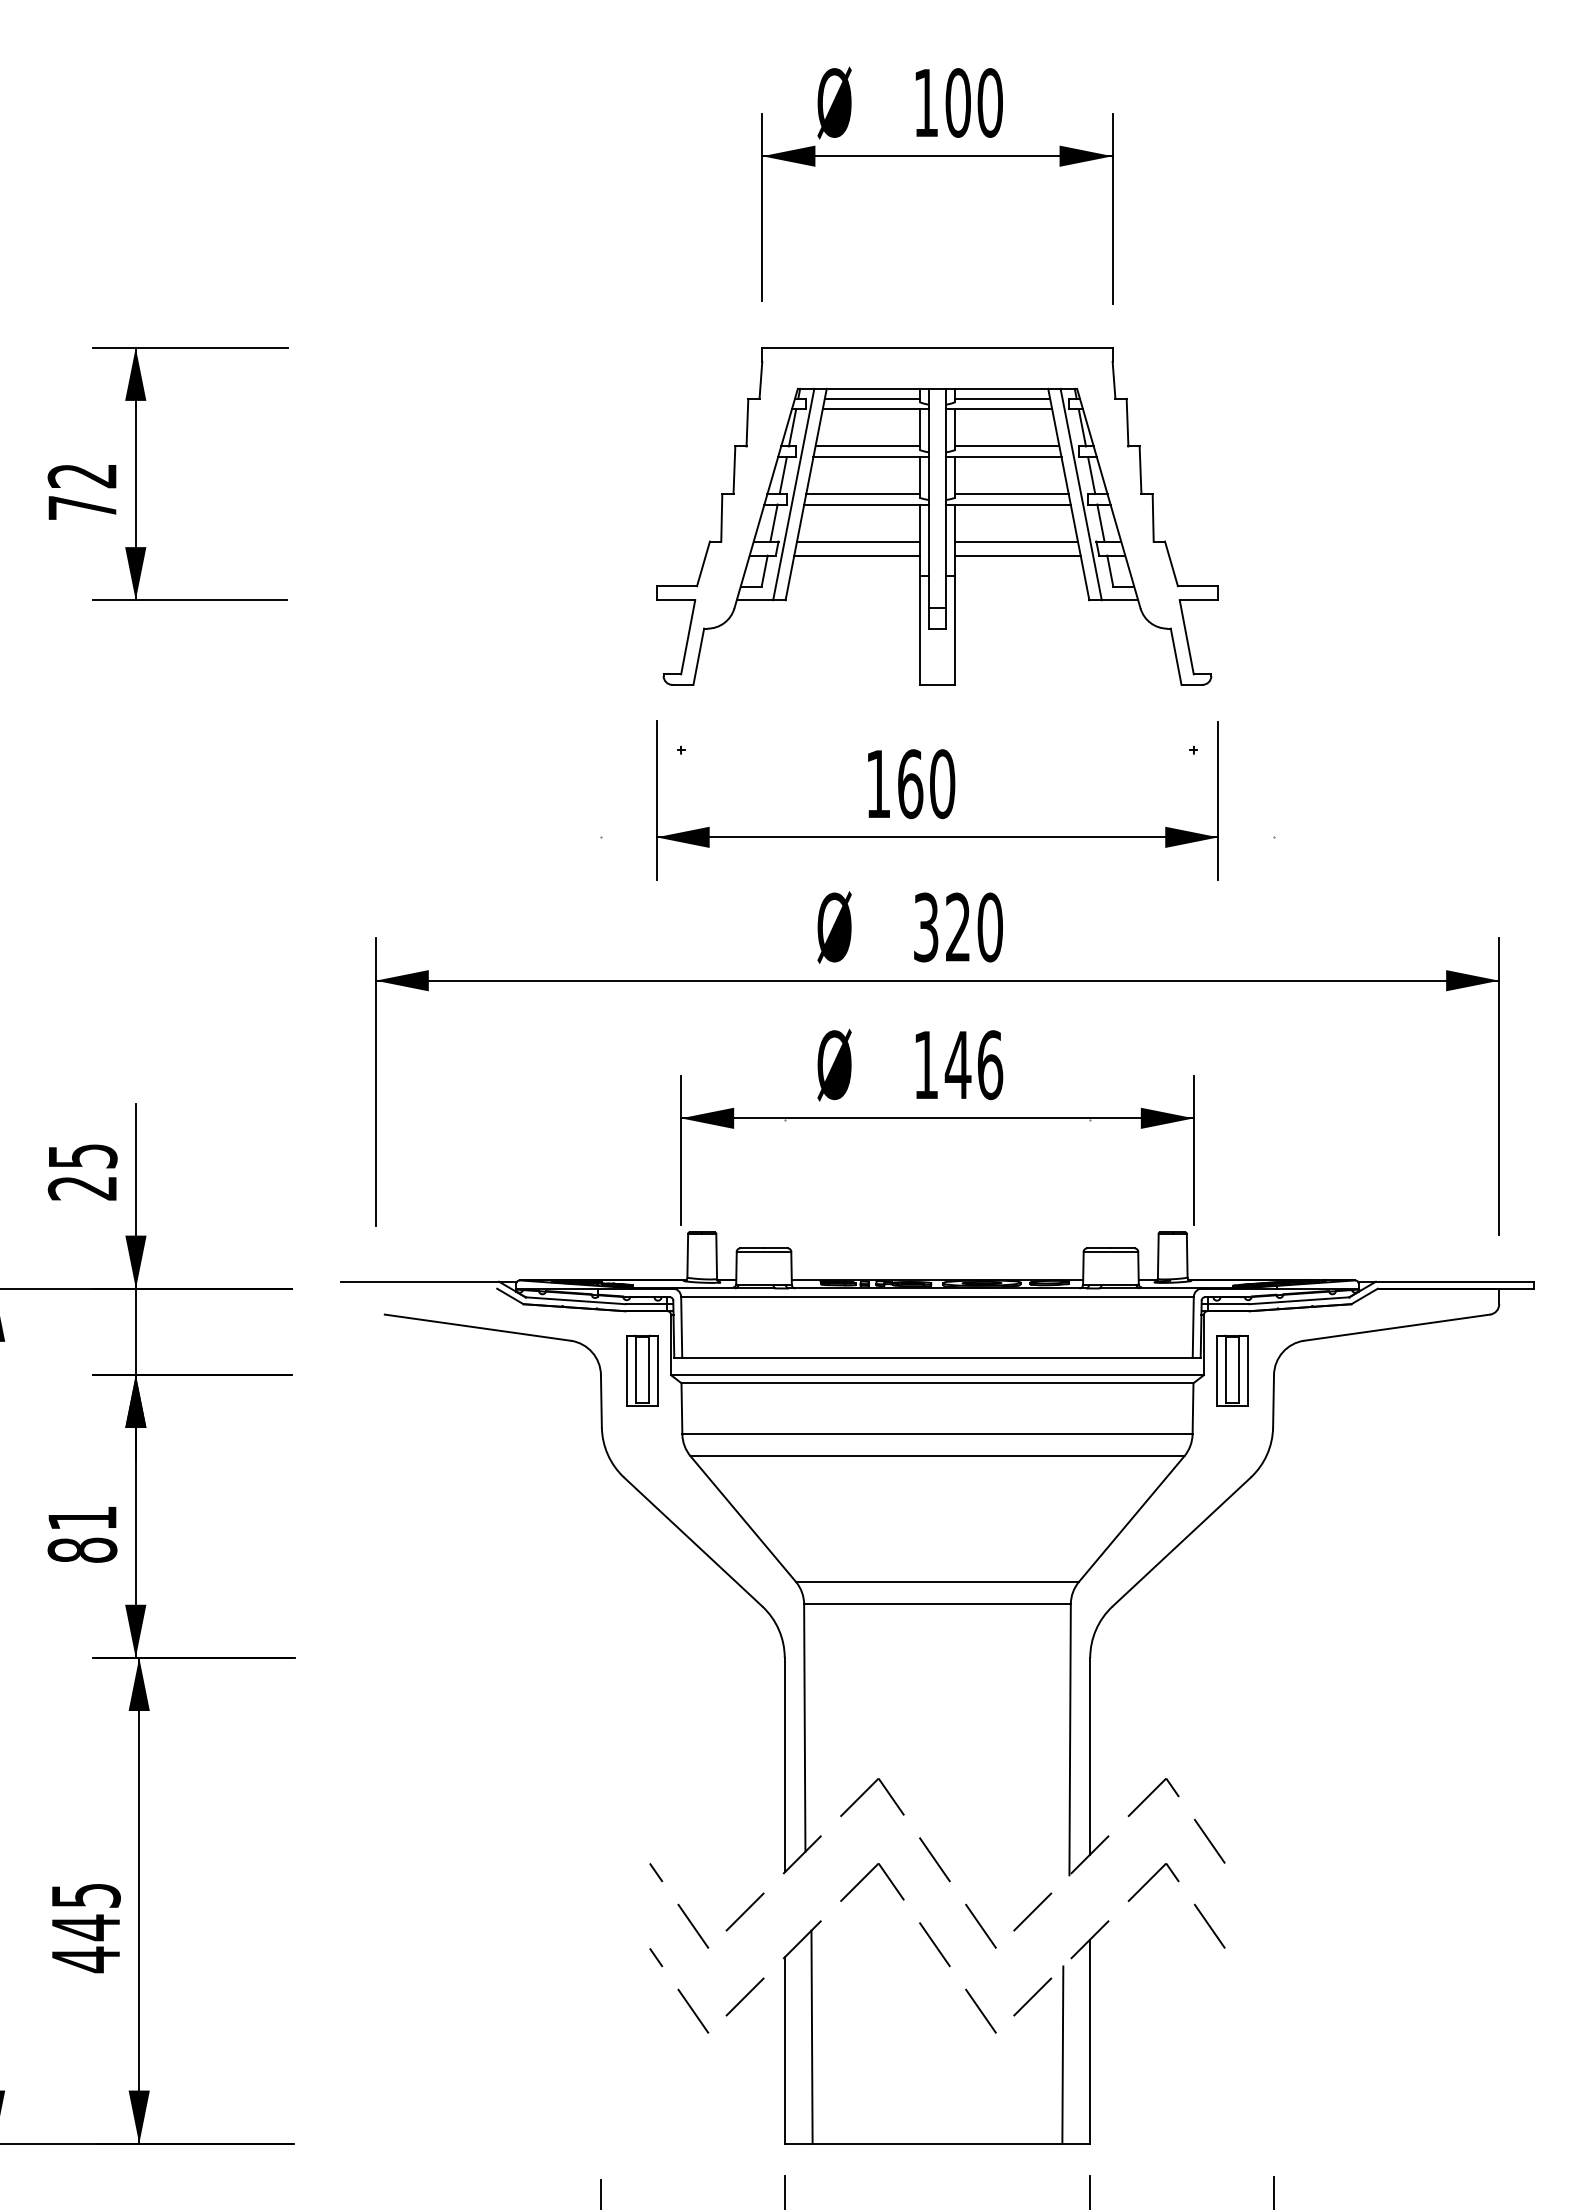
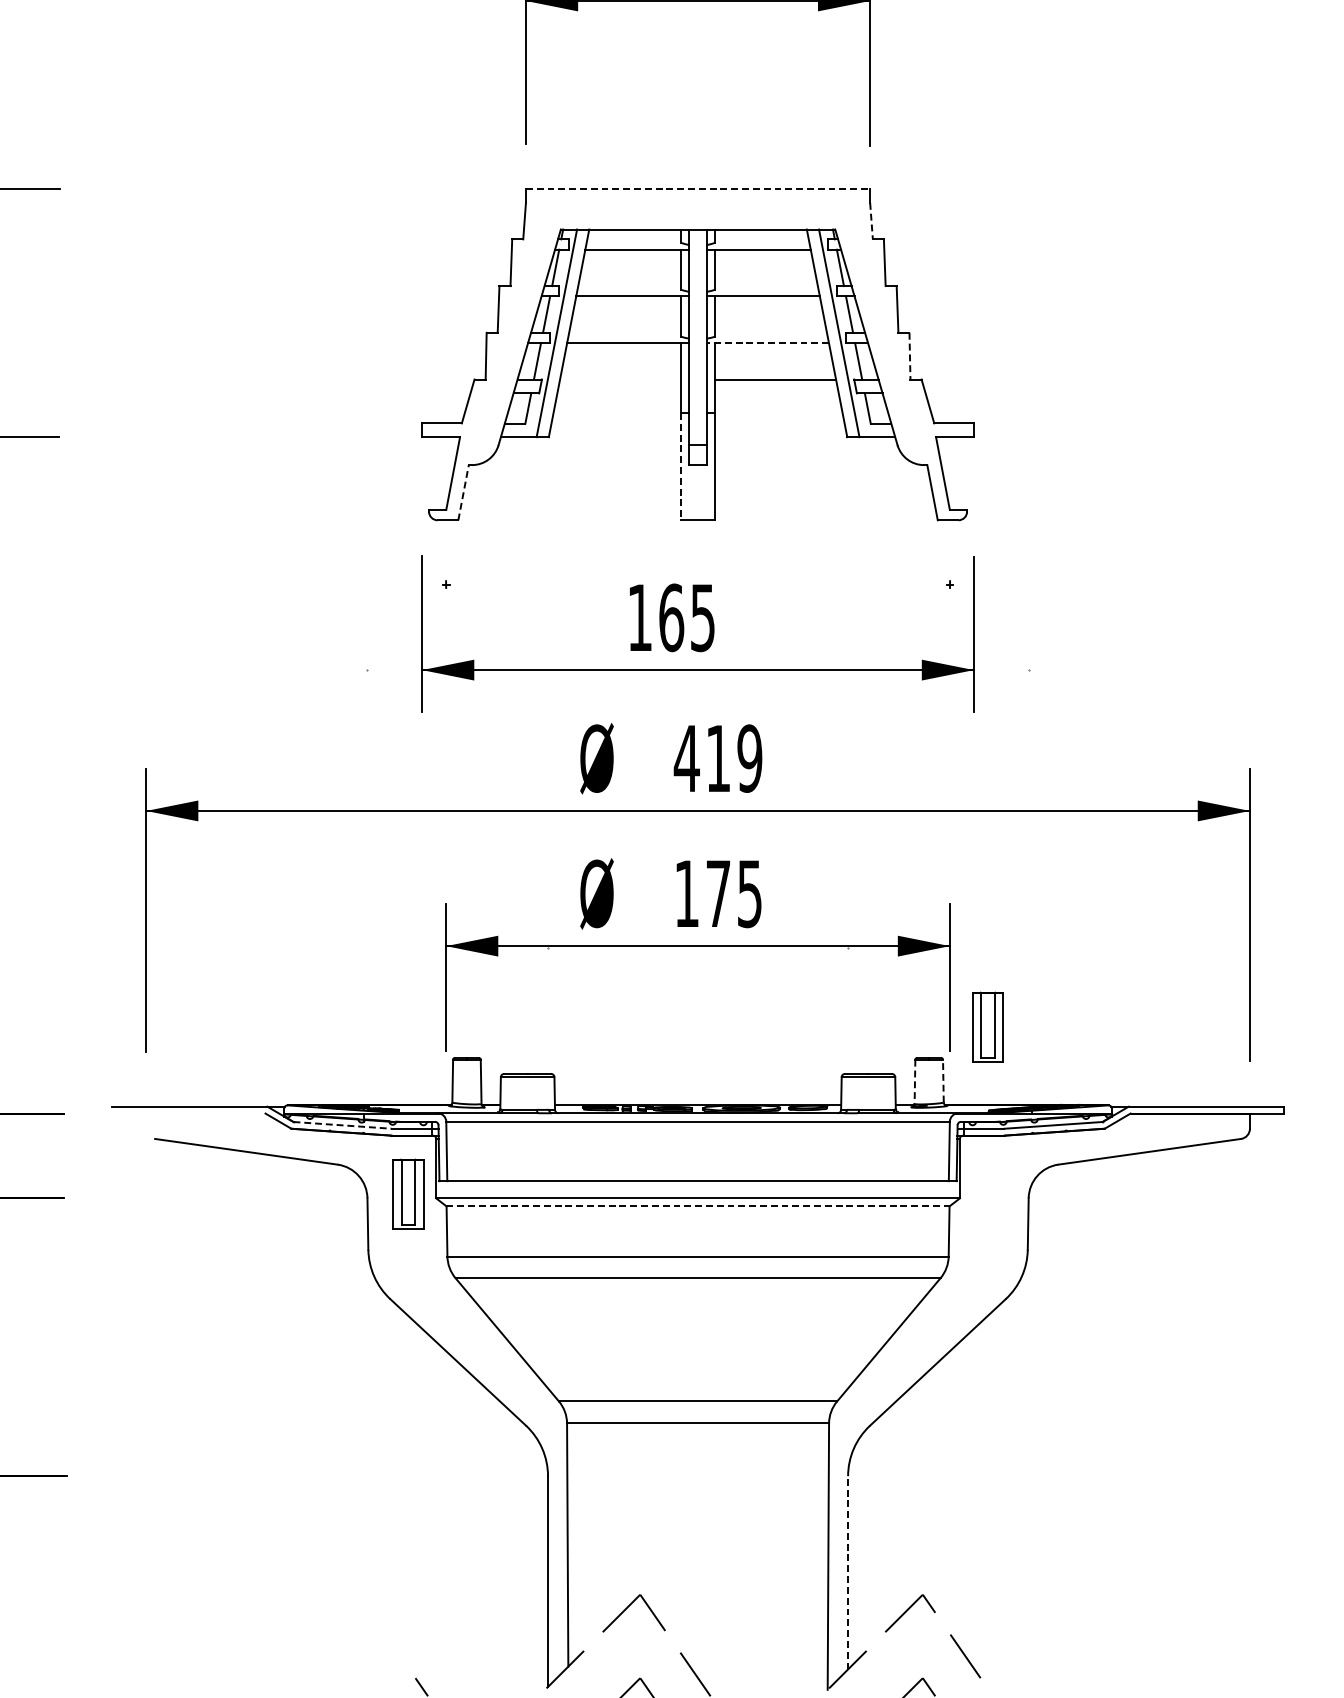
line: (937, 347) -> (698, 188), solid -> dashed
line: (1114, 380) -> (871, 221), solid -> dashed
line: (871, 398) -> (633, 238), removed
line: (1002, 398) -> (761, 238), removed
line: (867, 446) -> (629, 286), removed
line: (1007, 446) -> (766, 286), removed
line: (862, 494) -> (624, 333), removed
line: (1011, 494) -> (770, 333), removed
line: (1008, 504) -> (767, 343), solid -> dashed
line: (1153, 517) -> (910, 355), solid -> dashed
line: (858, 541) -> (620, 379), removed
line: (856, 555) -> (618, 393), removed
line: (1017, 555) -> (776, 393), removed
line: (919, 630) -> (680, 466), solid -> dashed
line: (698, 656) -> (463, 492), solid -> dashed
text: (942, 784) -> (702, 618), 160 -> 165
text: (957, 927) -> (717, 758), 320 -> 419
text: (973, 1065) -> (733, 894), 146 -> 175
line: (1187, 1255) -> (943, 1080), solid -> dashed
line: (1158, 1256) -> (915, 1081), solid -> dashed
line: (576, 1300) -> (343, 1125), solid -> dashed
part: (1232, 1370) -> (987, 1026), moved
line: (937, 1383) -> (698, 1206), solid -> dashed
line: (1090, 1755) -> (848, 1572), solid -> dashed

